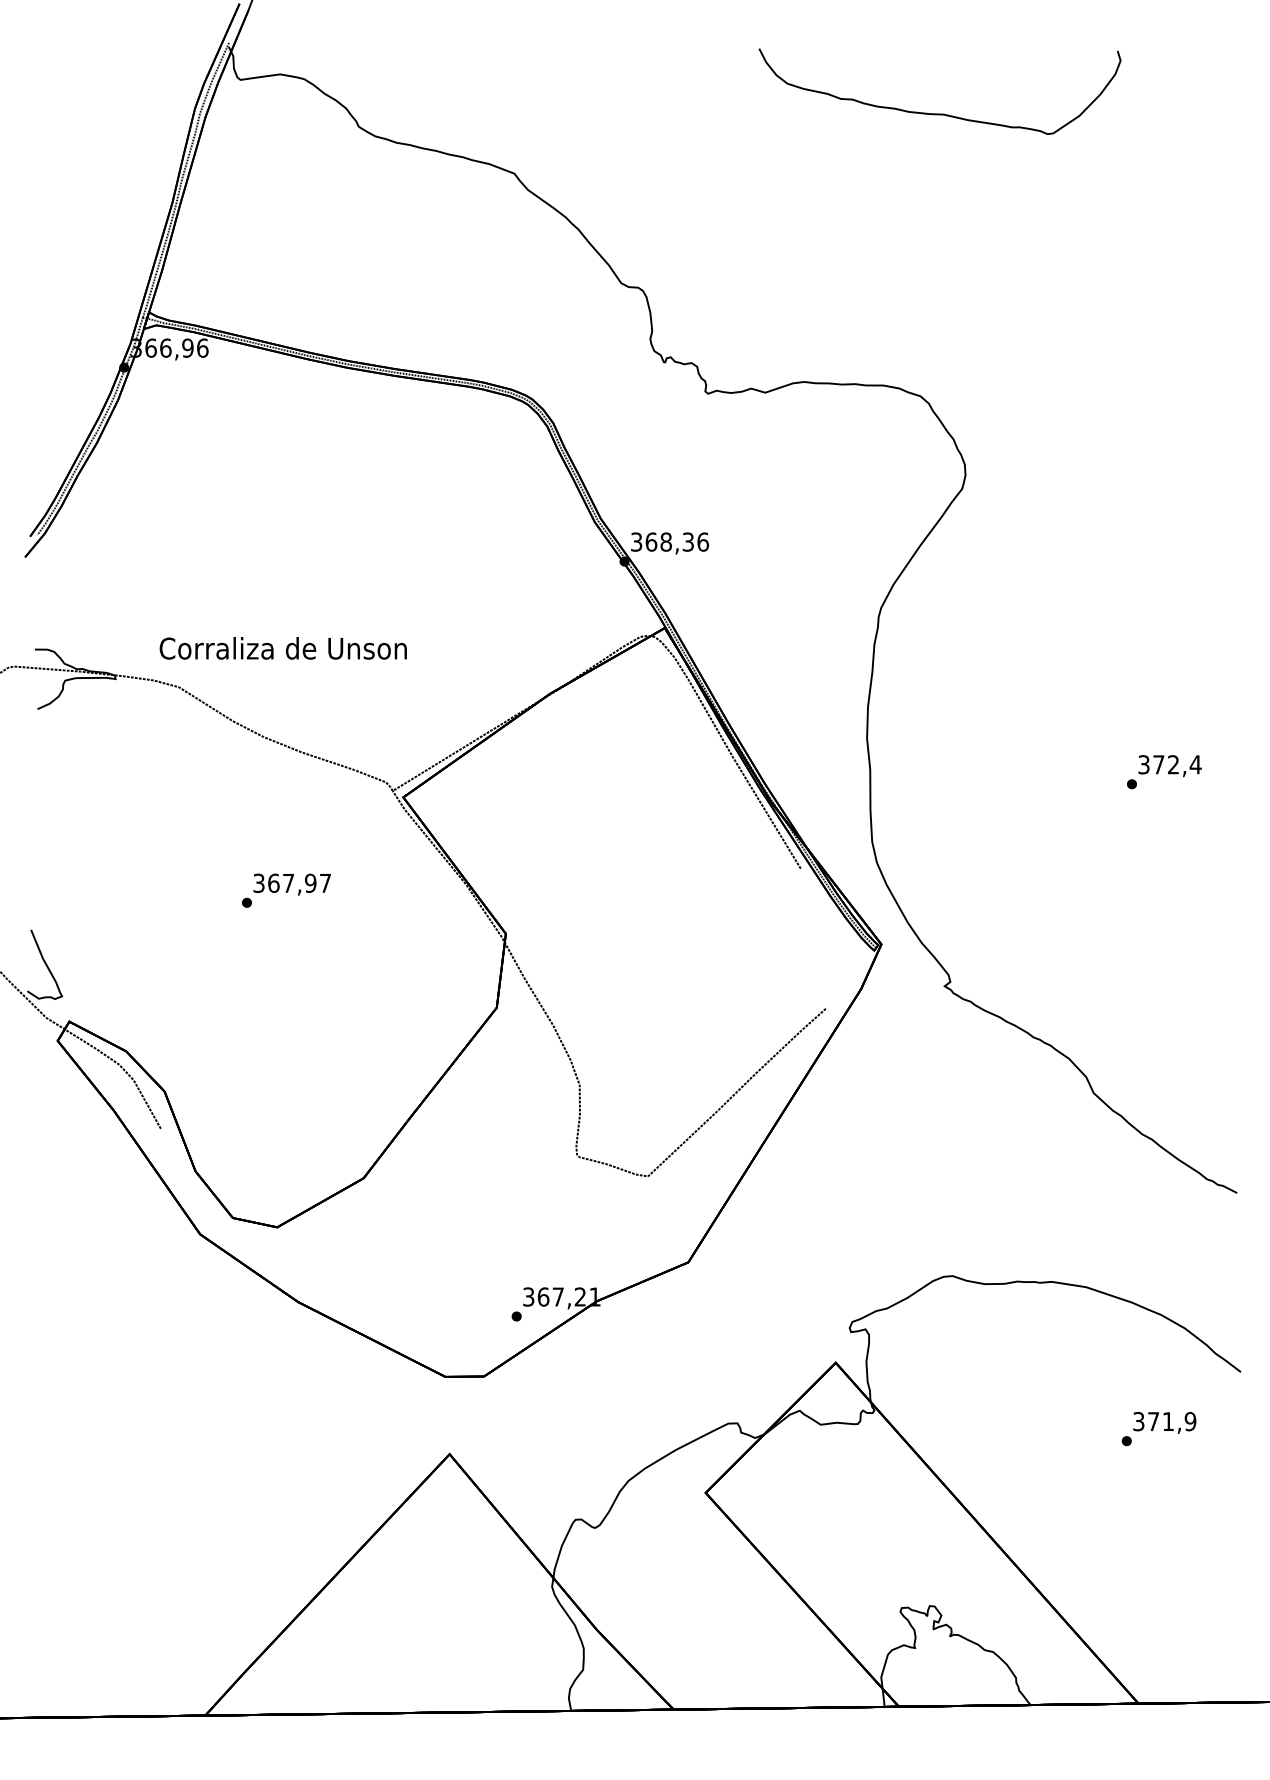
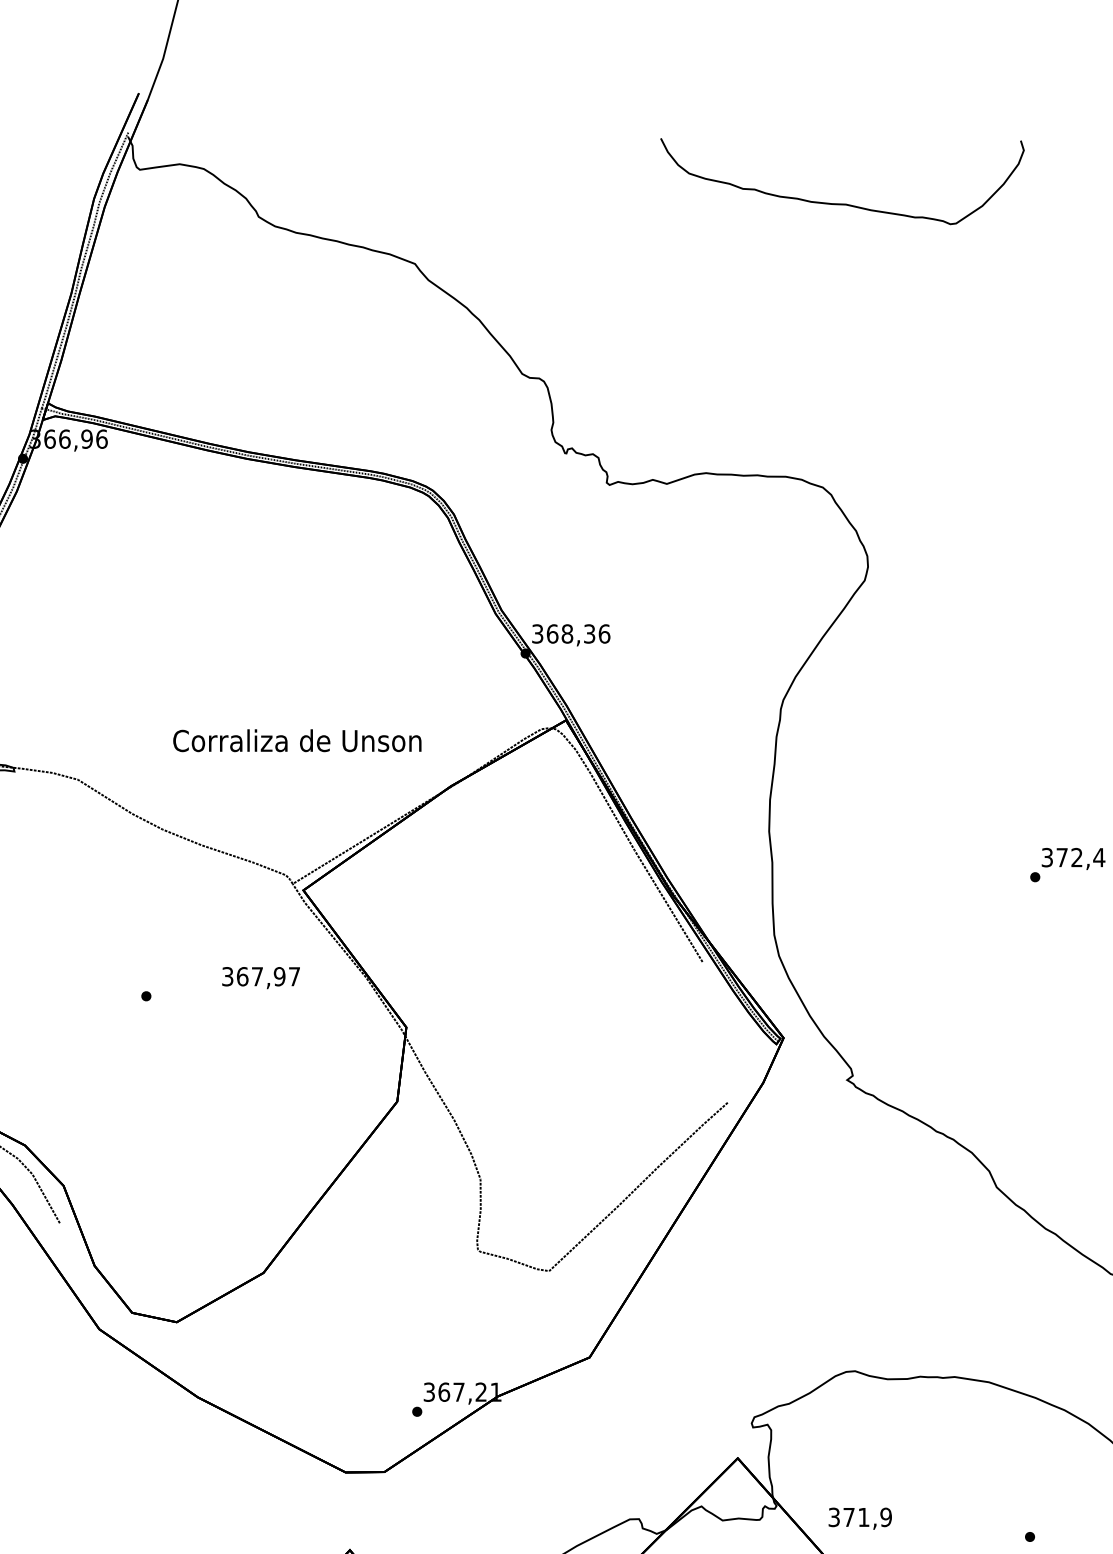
text: (282, 648) -> (296, 740), moved
text: (291, 884) -> (260, 977), moved
text: (1164, 1422) -> (859, 1518), moved

